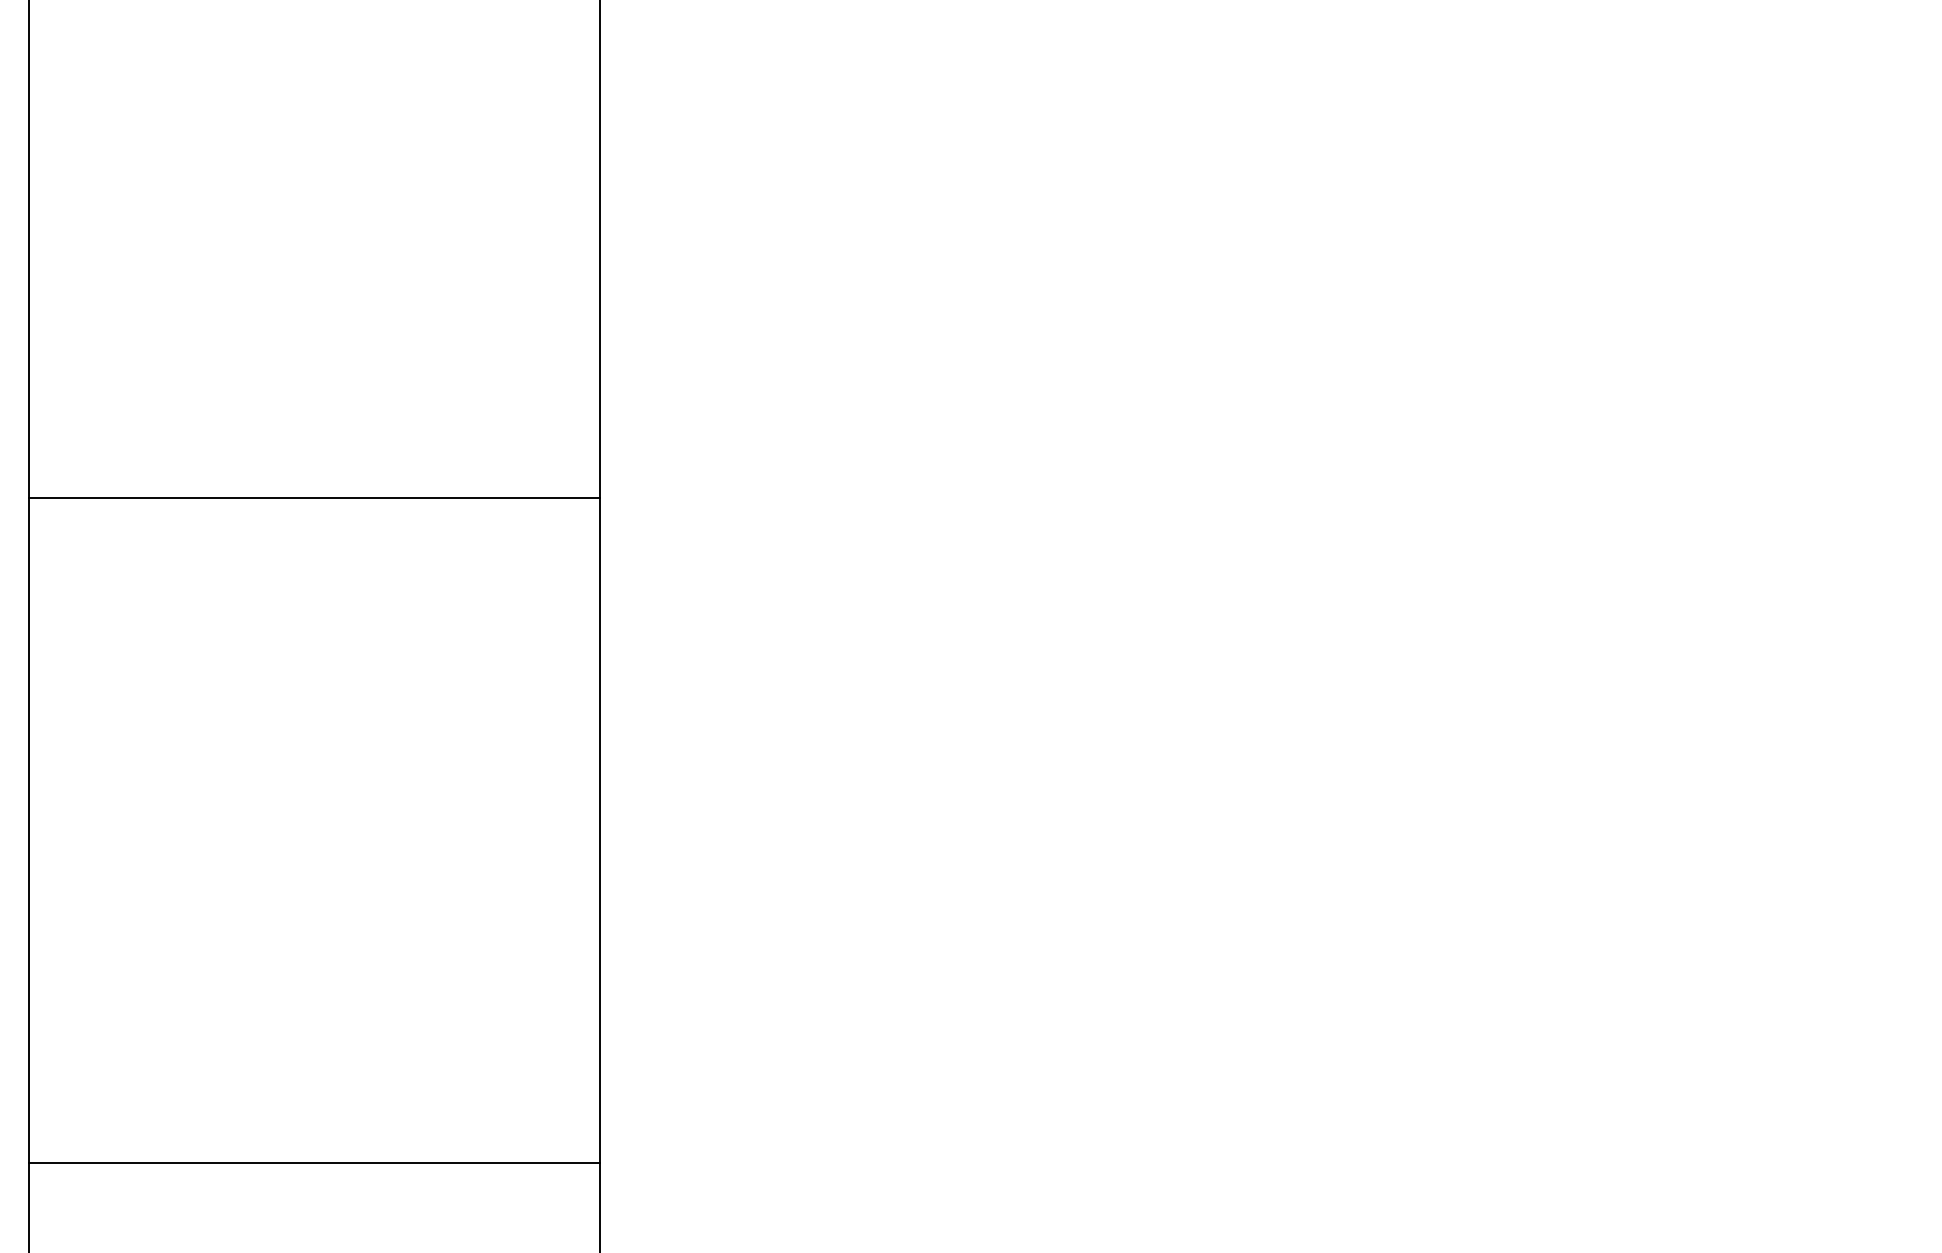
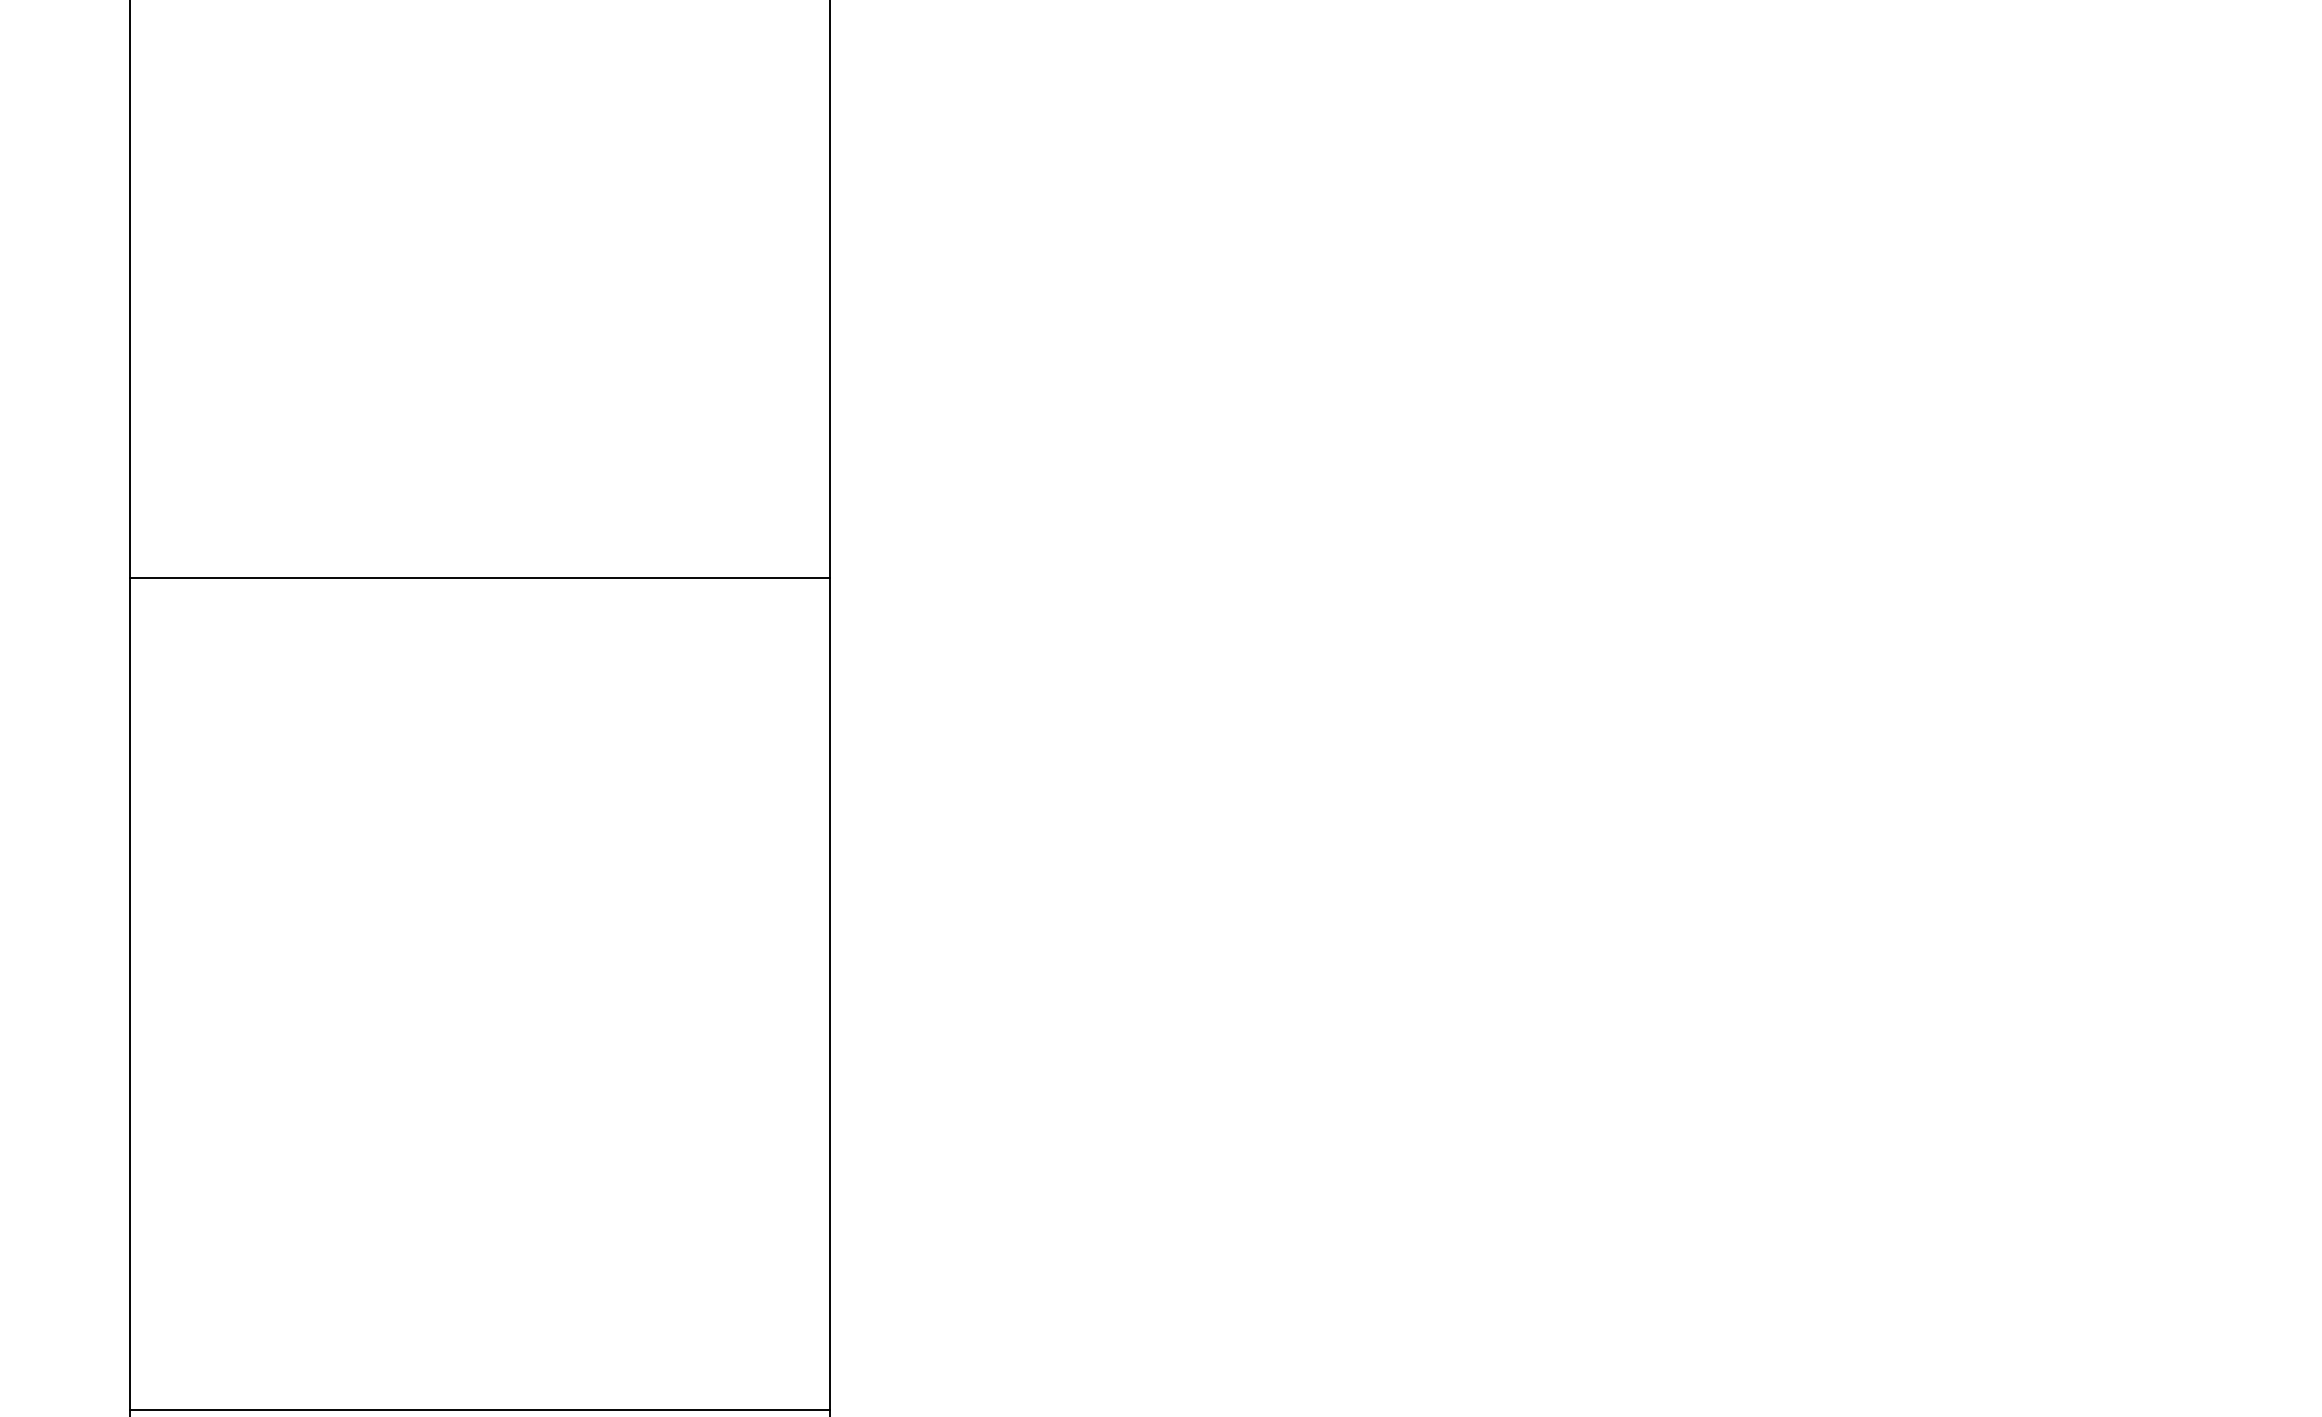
line: (313, 497) -> (479, 577), moved
line: (313, 1163) -> (479, 1410), moved

